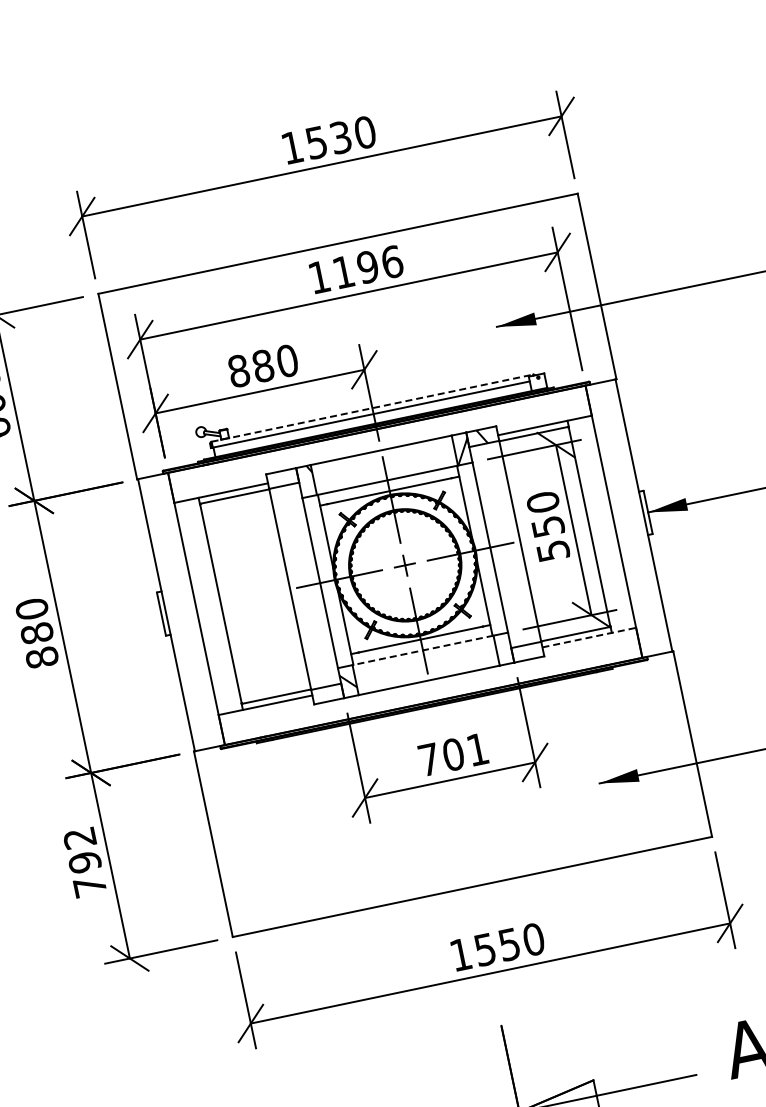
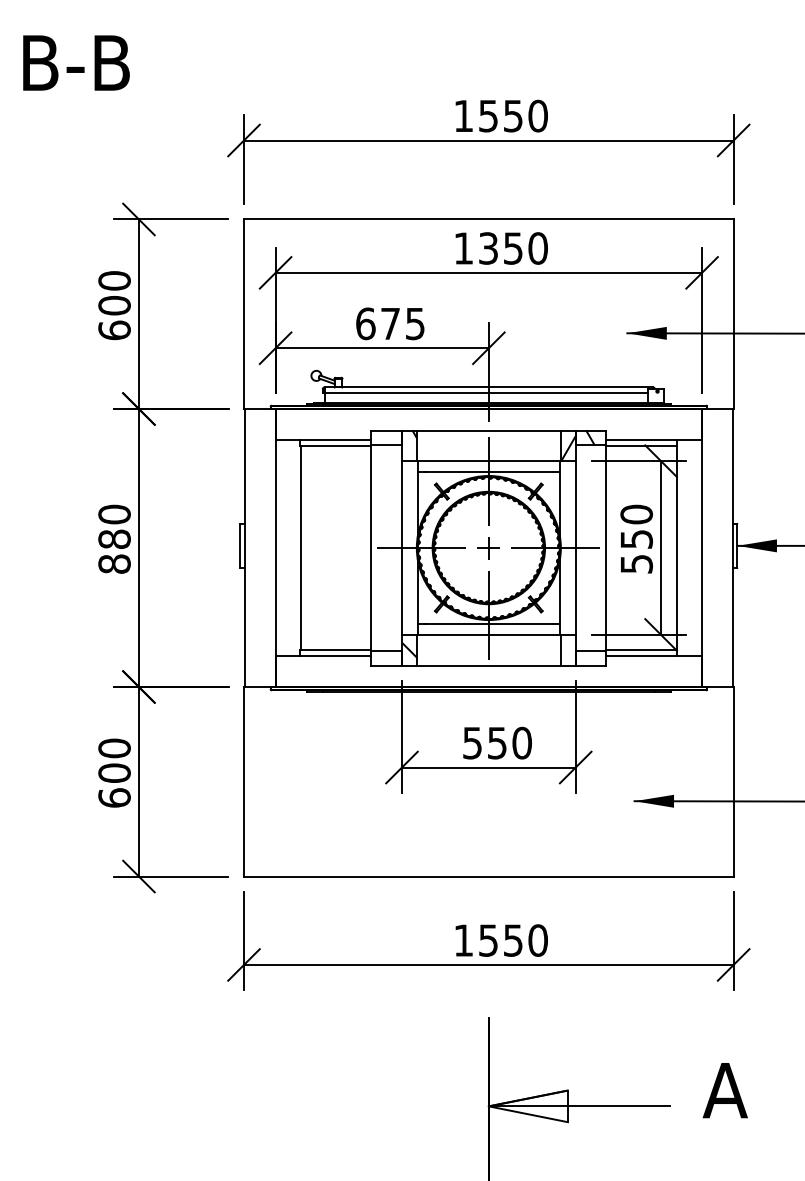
text: (340, 136) -> (513, 115), 1530 -> 1550
text: (368, 267) -> (513, 248), 1196 -> 1350
text: (263, 365) -> (390, 323), 880 -> 675
line: (373, 408) -> (489, 387), dashed -> solid
line: (589, 637) -> (654, 656), dashed -> solid
line: (422, 650) -> (488, 634), dashed -> solid
text: (453, 753) -> (497, 742), 701 -> 550
text: (84, 861) -> (114, 772), 792 -> 600

